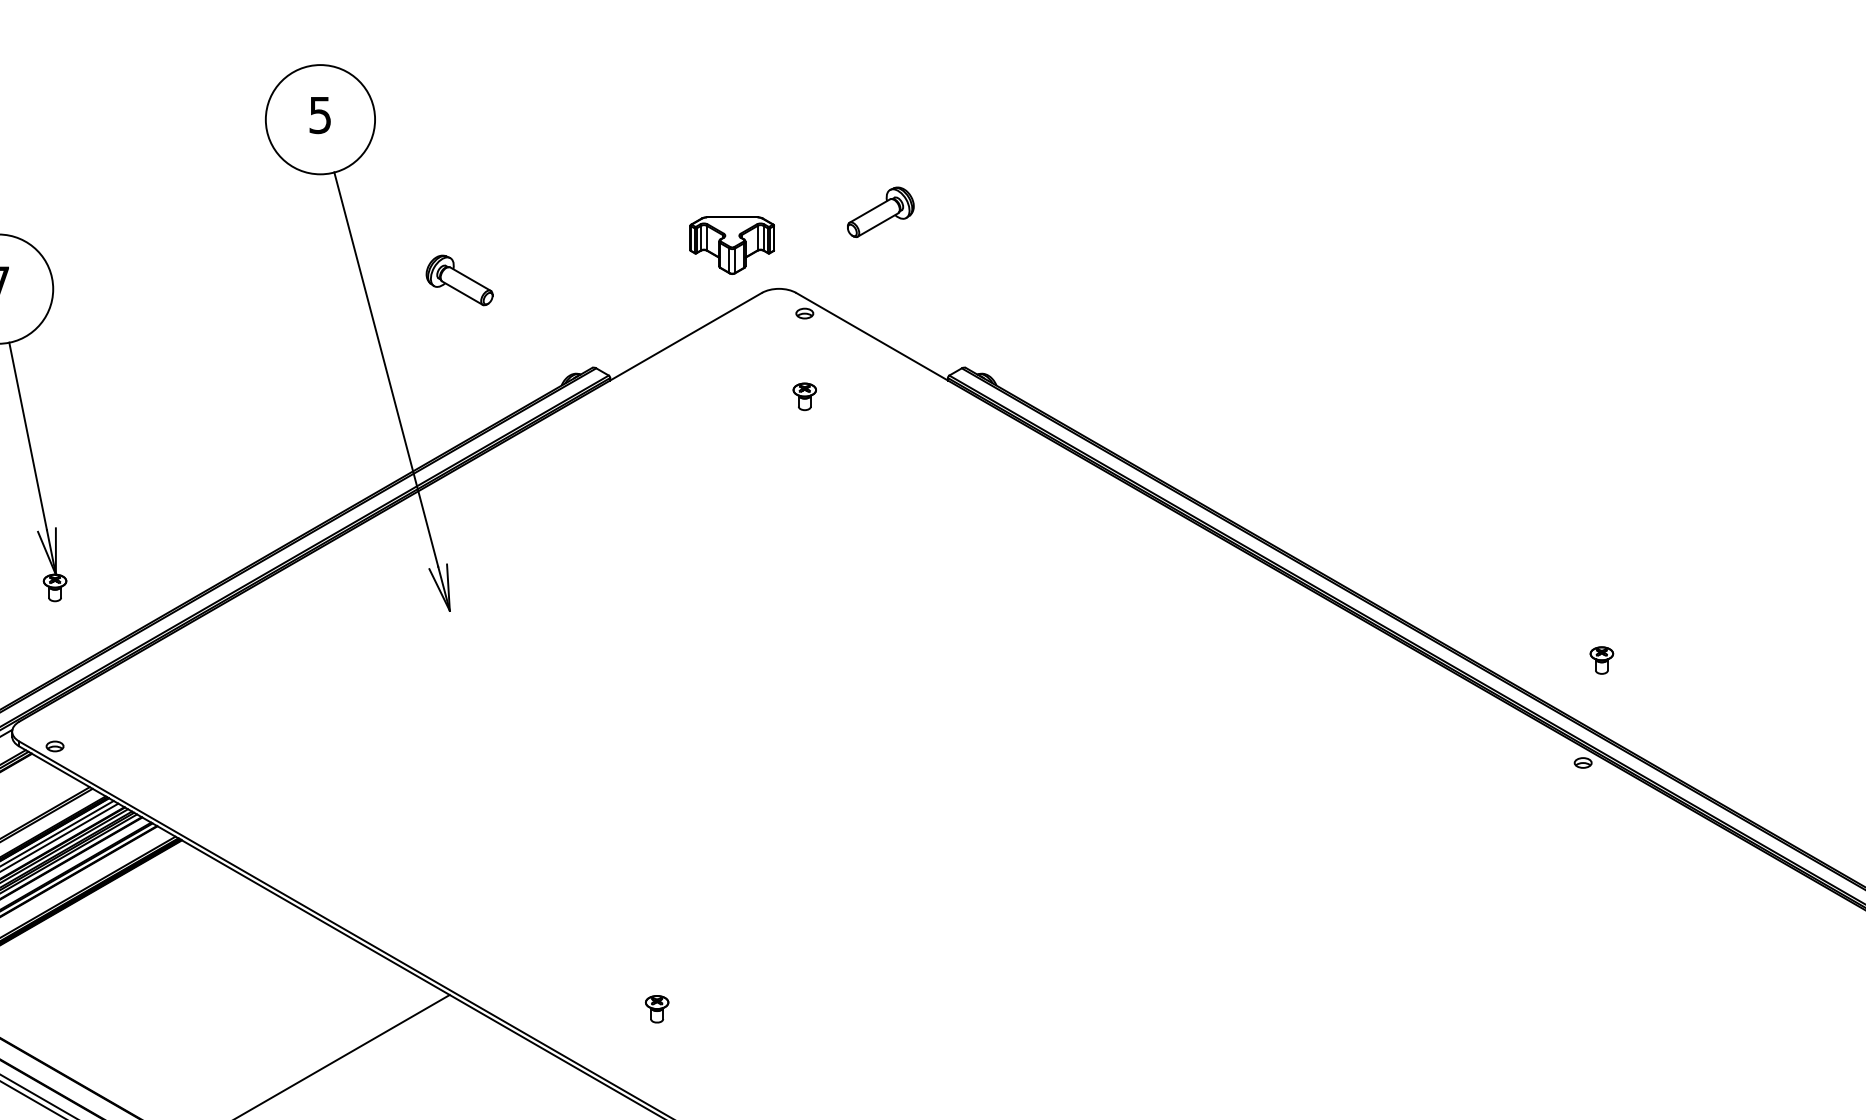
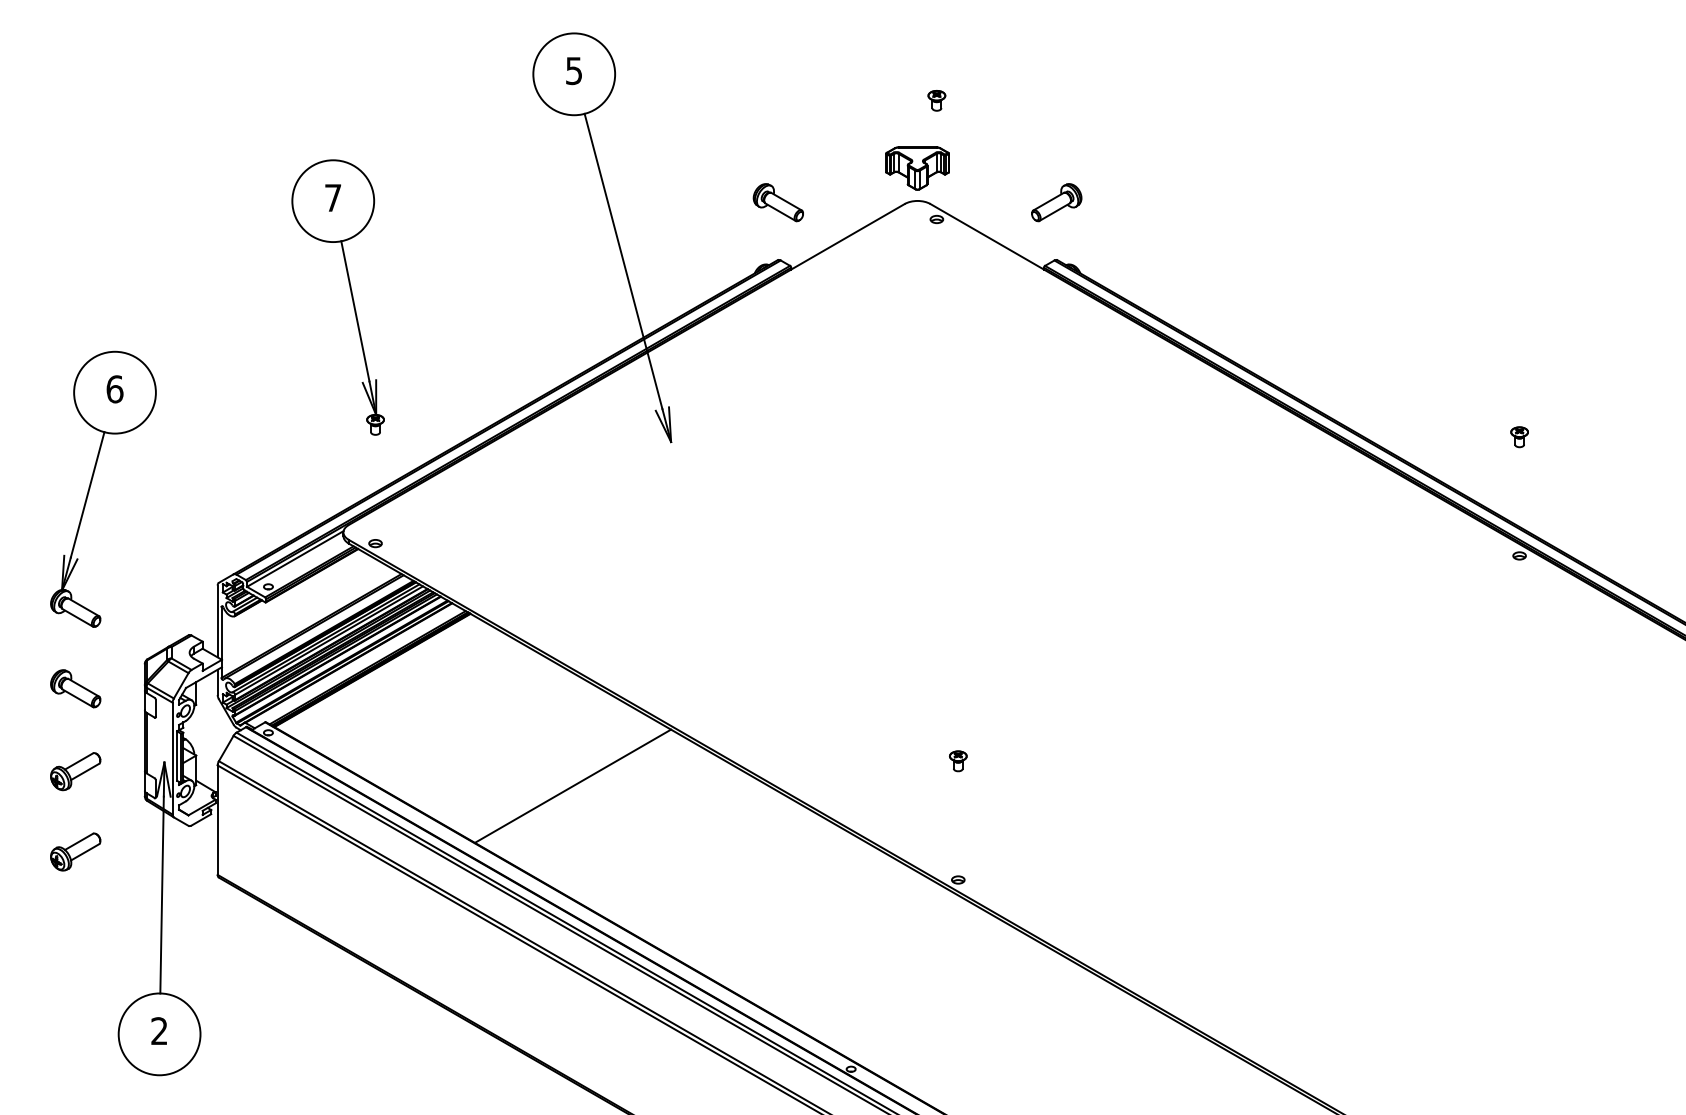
part: (880, 212) -> (1056, 202), moved
part: (732, 245) -> (917, 168), moved
part: (458, 280) -> (777, 202), moved
part: (804, 396) -> (936, 100), moved
part: (1601, 660) -> (1519, 437), moved
part: (657, 1009) -> (958, 761), moved

